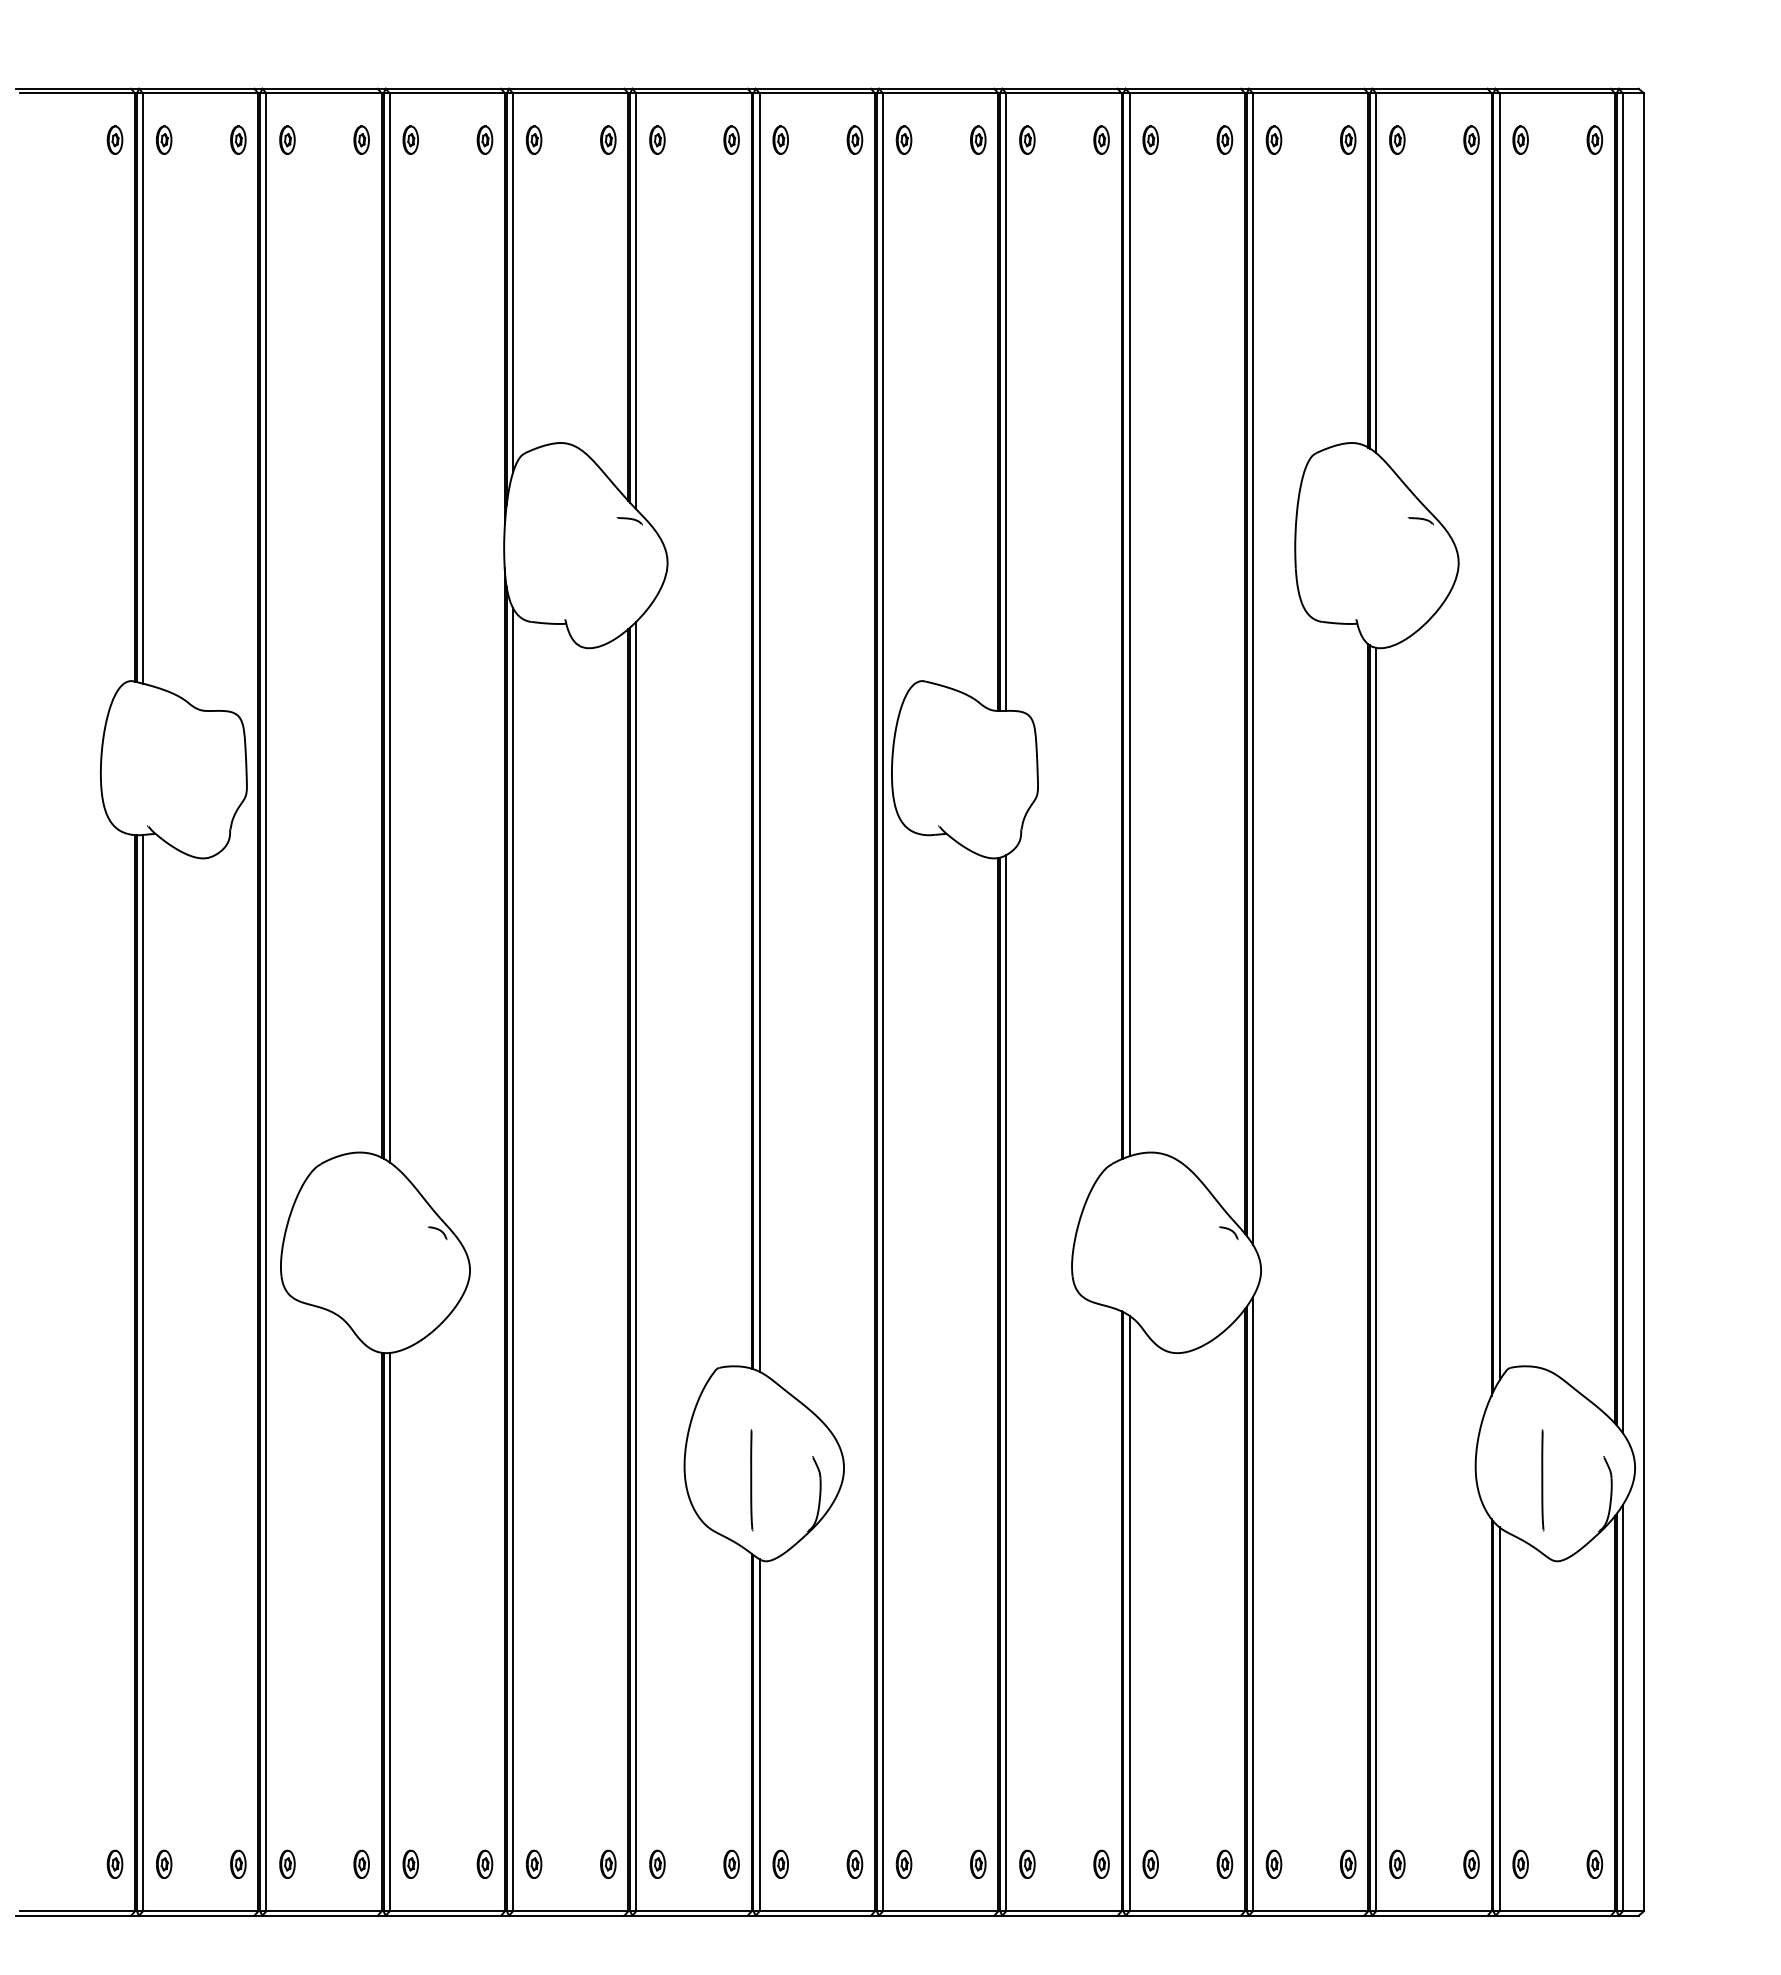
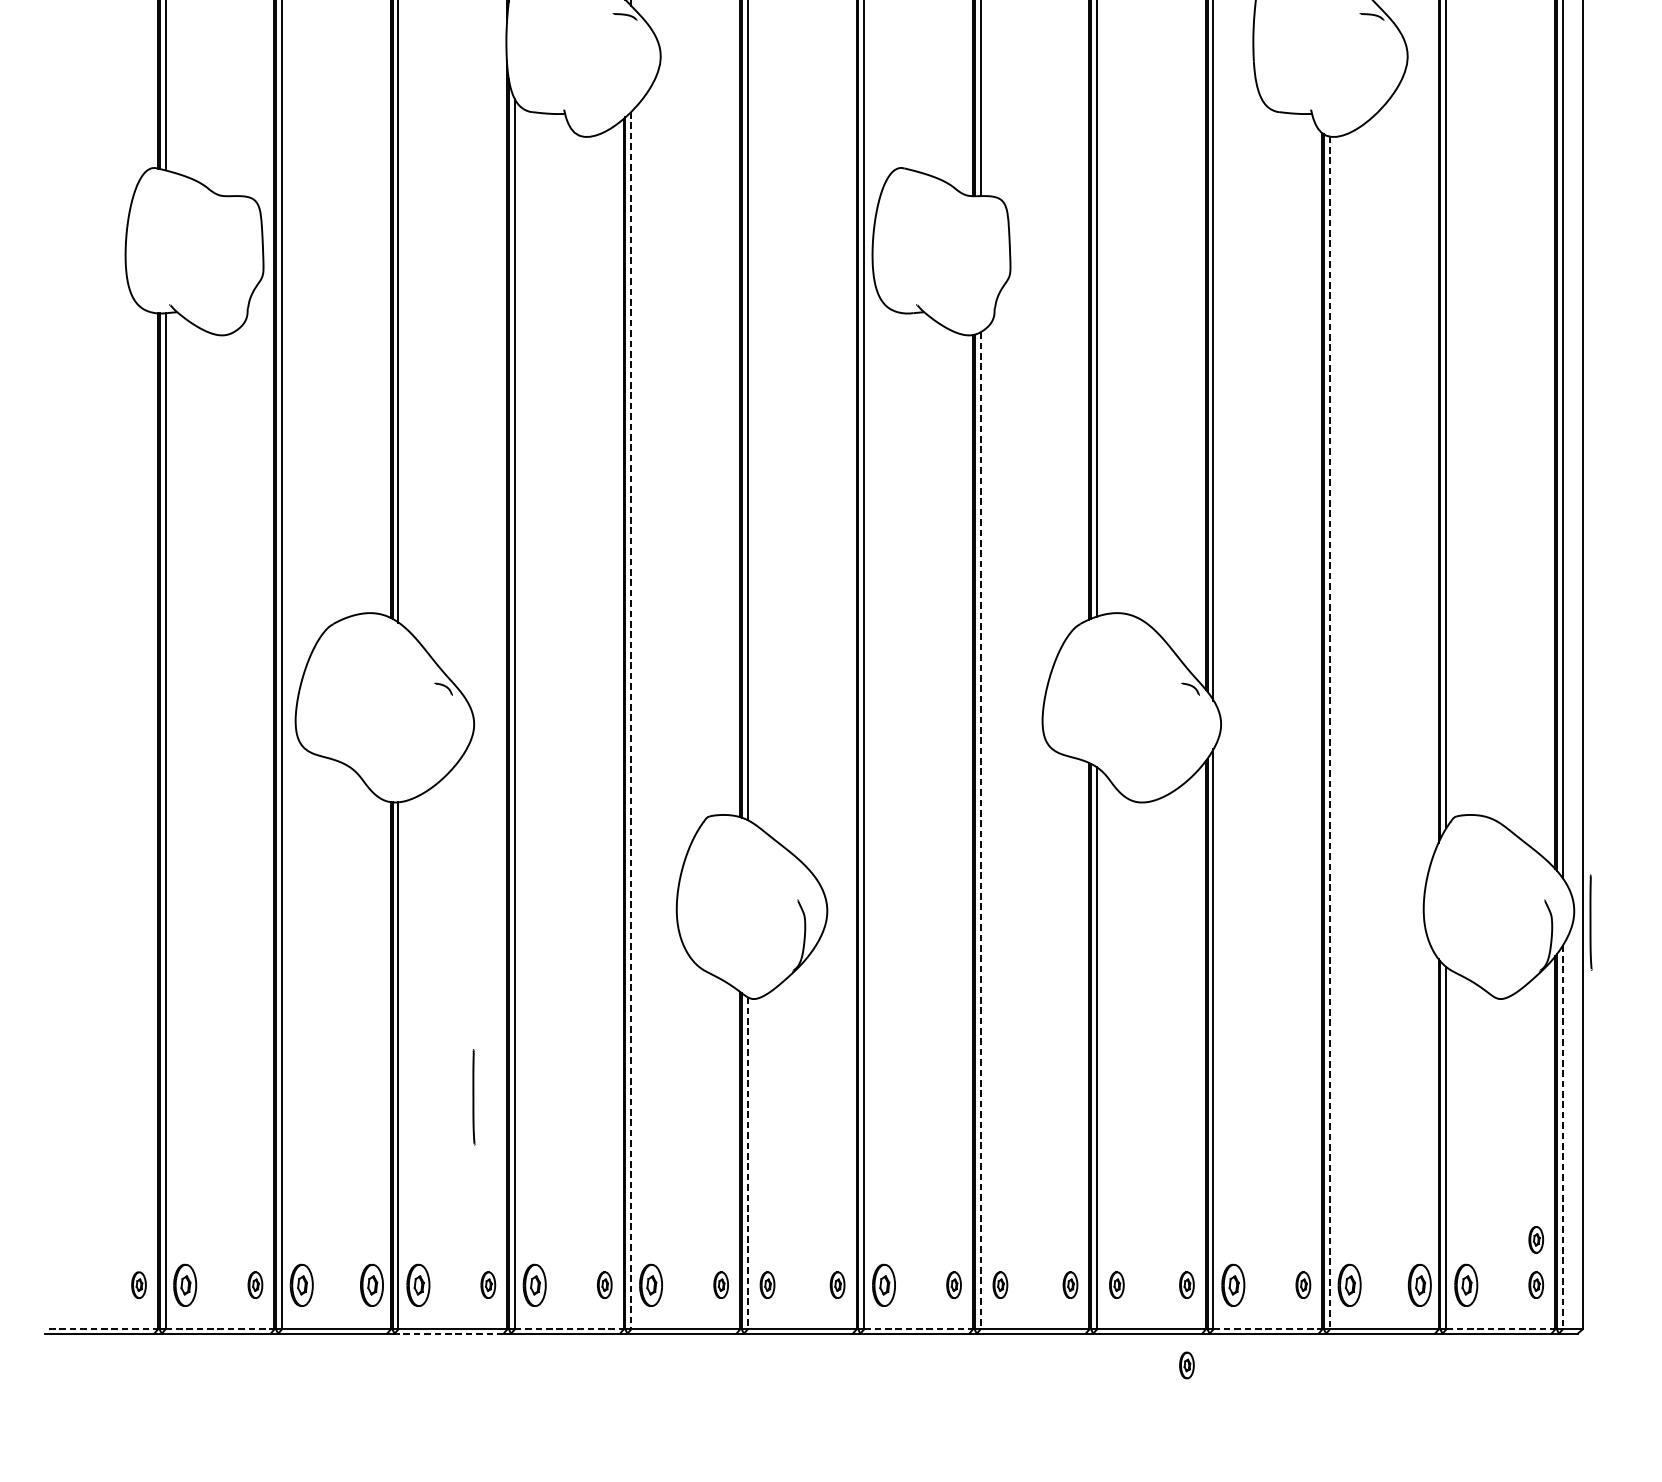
line: (636, 1266) -> (631, 720), solid -> dashed
line: (1376, 1279) -> (1330, 732), solid -> dashed
line: (1006, 1383) -> (980, 831), solid -> dashed
line: (751, 1480) -> (473, 1097), moved
line: (1542, 1480) -> (1590, 922), moved
line: (1622, 1708) -> (1562, 1138), solid -> dashed
line: (759, 1735) -> (747, 1163), solid -> dashed
part: (1594, 1815) -> (1535, 1239), added
part: (164, 1863) -> (185, 1284), size x1.6
part: (287, 1863) -> (301, 1284), size x1.6
part: (361, 1863) -> (371, 1284), size x1.6
part: (410, 1863) -> (417, 1284), size x1.6
part: (533, 1863) -> (534, 1284), size x1.6
part: (657, 1863) -> (651, 1284), size x1.6
part: (903, 1863) -> (883, 1284), size x1.6
part: (1273, 1863) -> (1232, 1284), size x1.6
part: (1397, 1863) -> (1349, 1284), size x1.6
part: (1471, 1863) -> (1419, 1284), size x1.6
part: (1520, 1863) -> (1466, 1284), size x1.6
line: (77, 1911) -> (103, 1329), solid -> dashed
line: (200, 1911) -> (219, 1329), solid -> dashed
line: (570, 1911) -> (569, 1329), solid -> dashed
line: (940, 1911) -> (918, 1329), solid -> dashed
line: (1310, 1911) -> (1267, 1329), solid -> dashed
line: (1557, 1911) -> (1500, 1329), solid -> dashed
line: (443, 1915) -> (449, 1333), solid -> dashed
part: (1224, 1948) -> (1186, 1364), added

